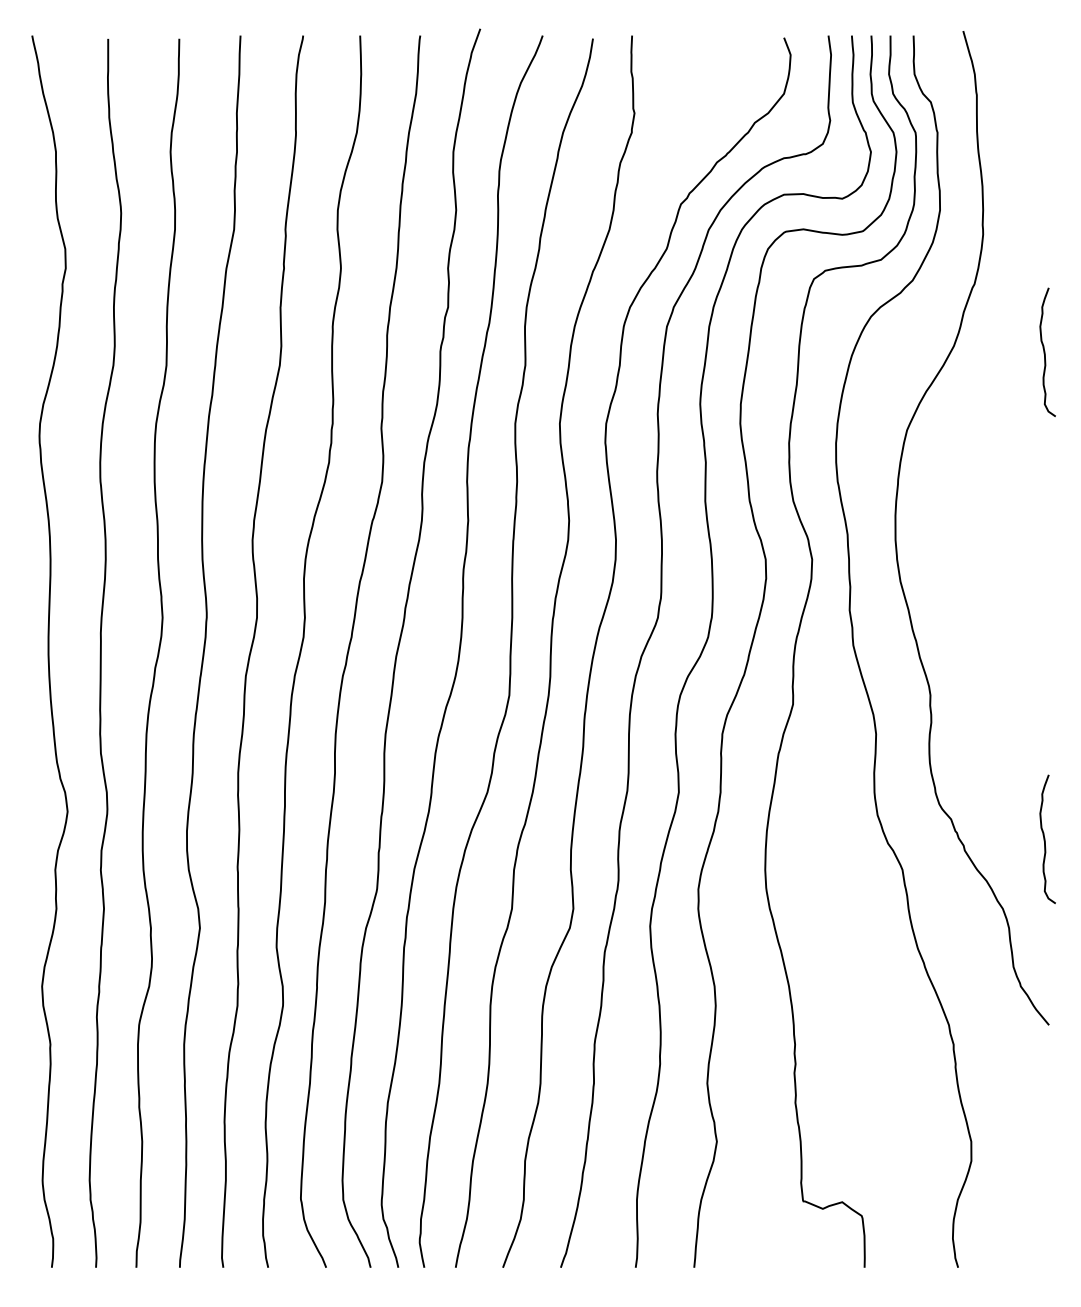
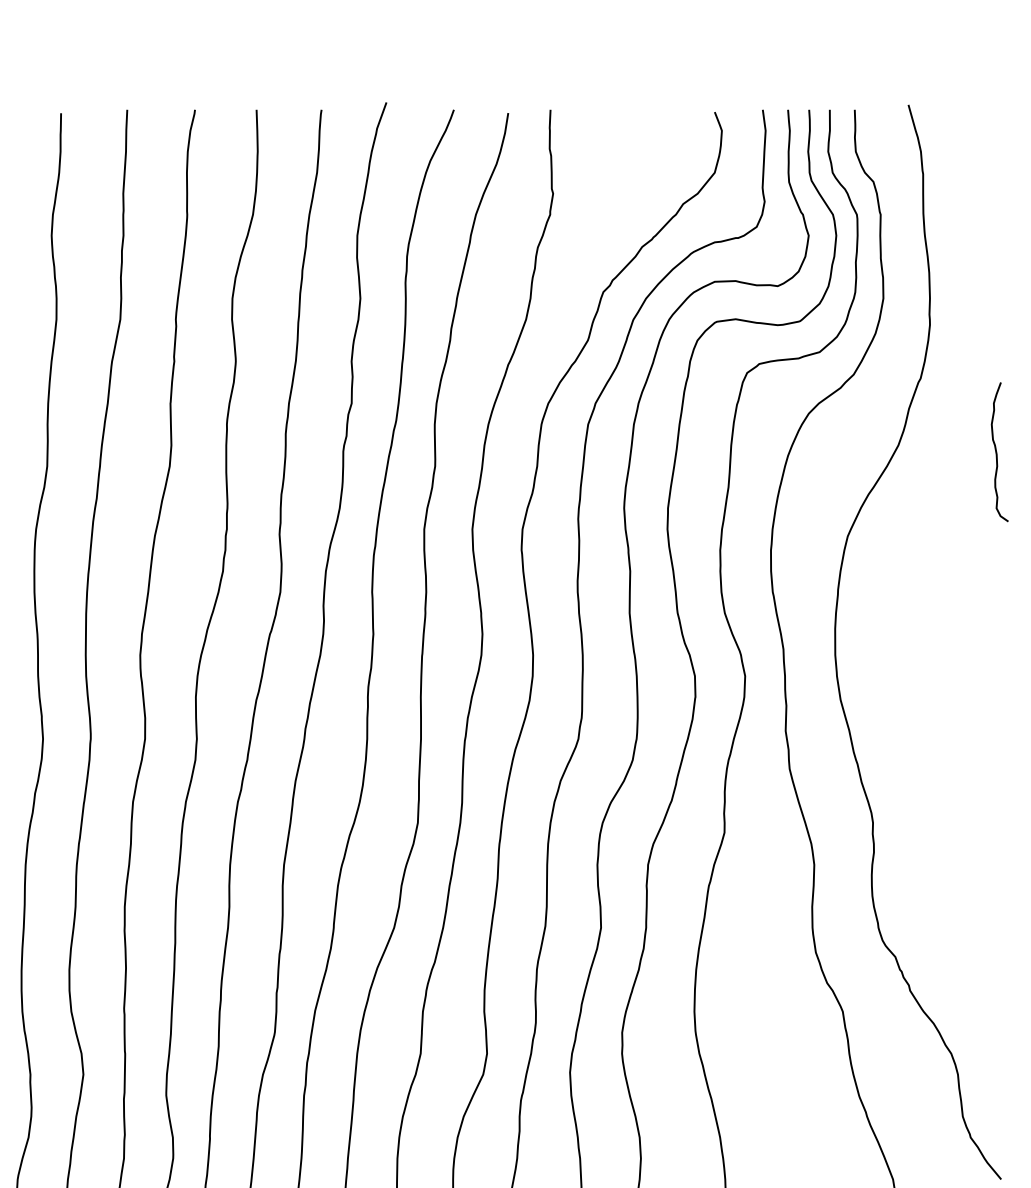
curve: (1045, 838) -> (997, 977), removed

